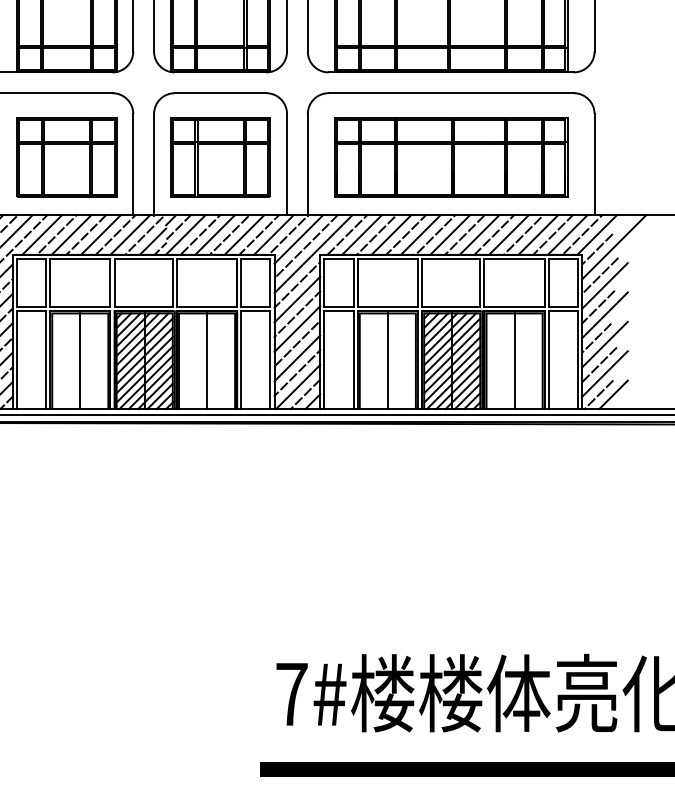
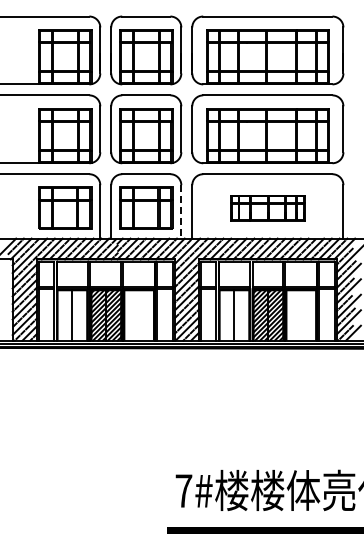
part: (450, 156) -> (267, 207), size x0.6
line: (287, 163) -> (181, 211), solid -> dashed
line: (207, 361) -> (139, 315), removed
line: (515, 361) -> (301, 315), removed

